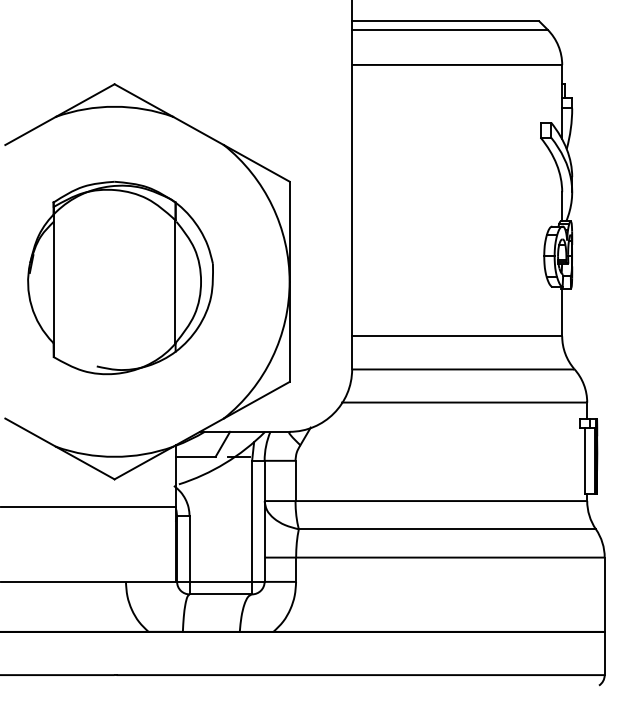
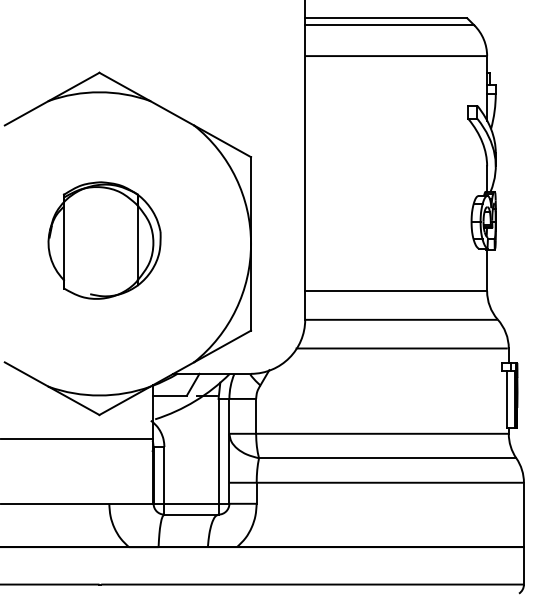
part: (120, 277) -> (104, 240), size x0.7

